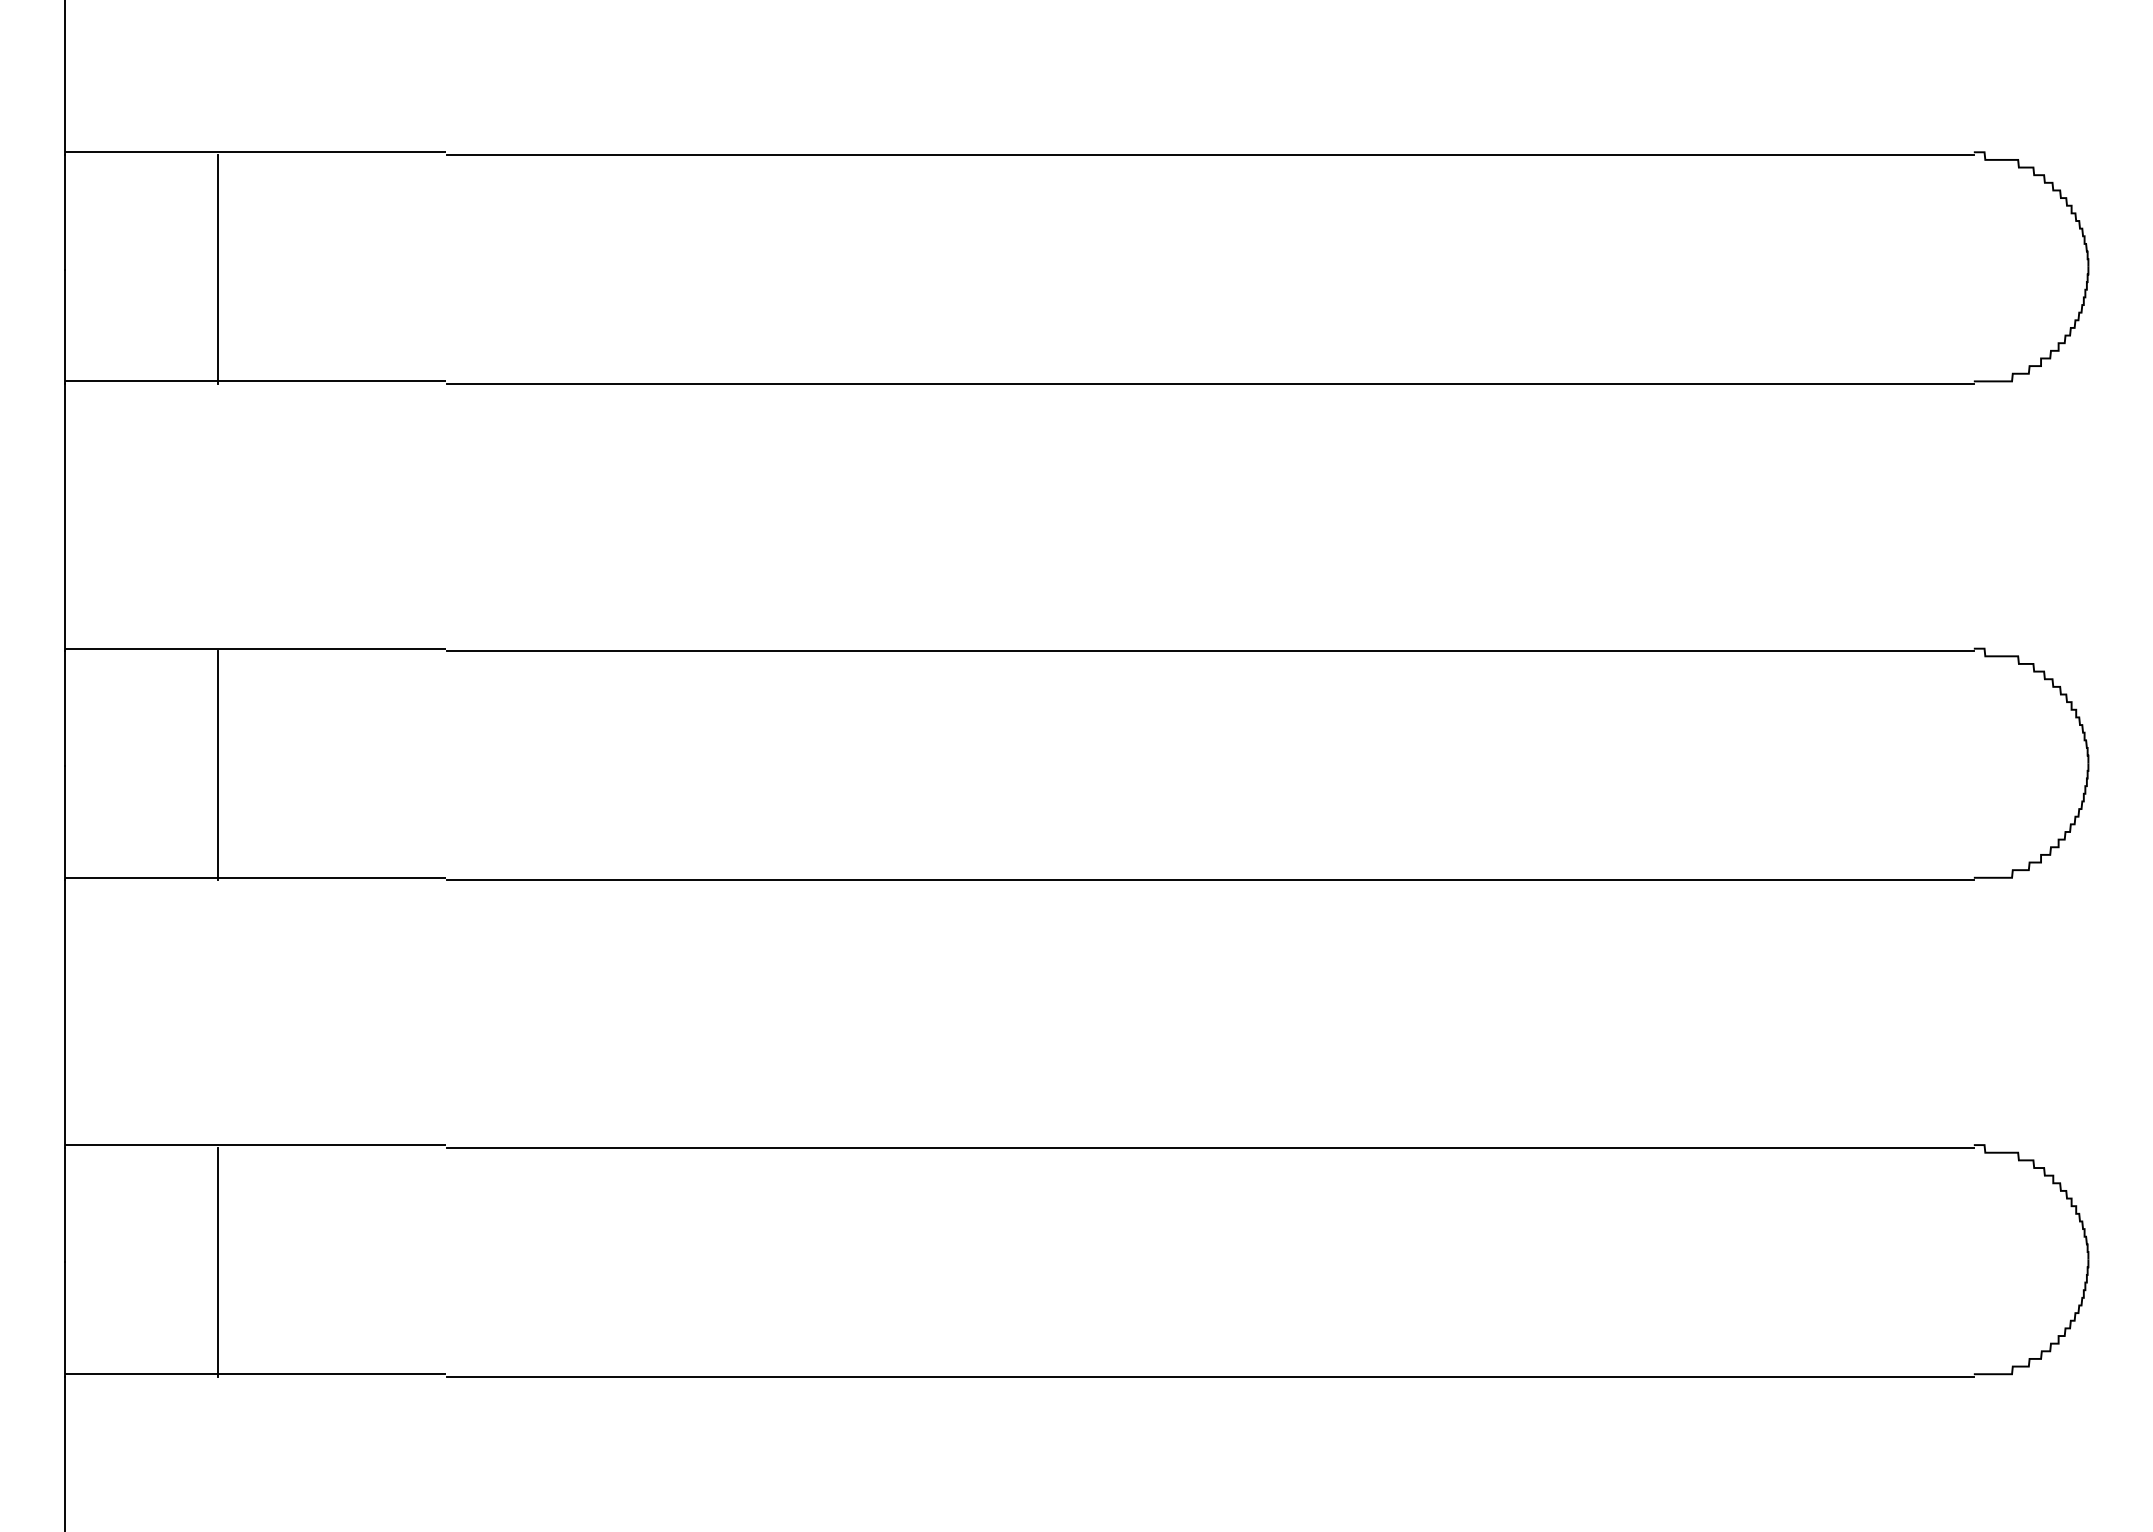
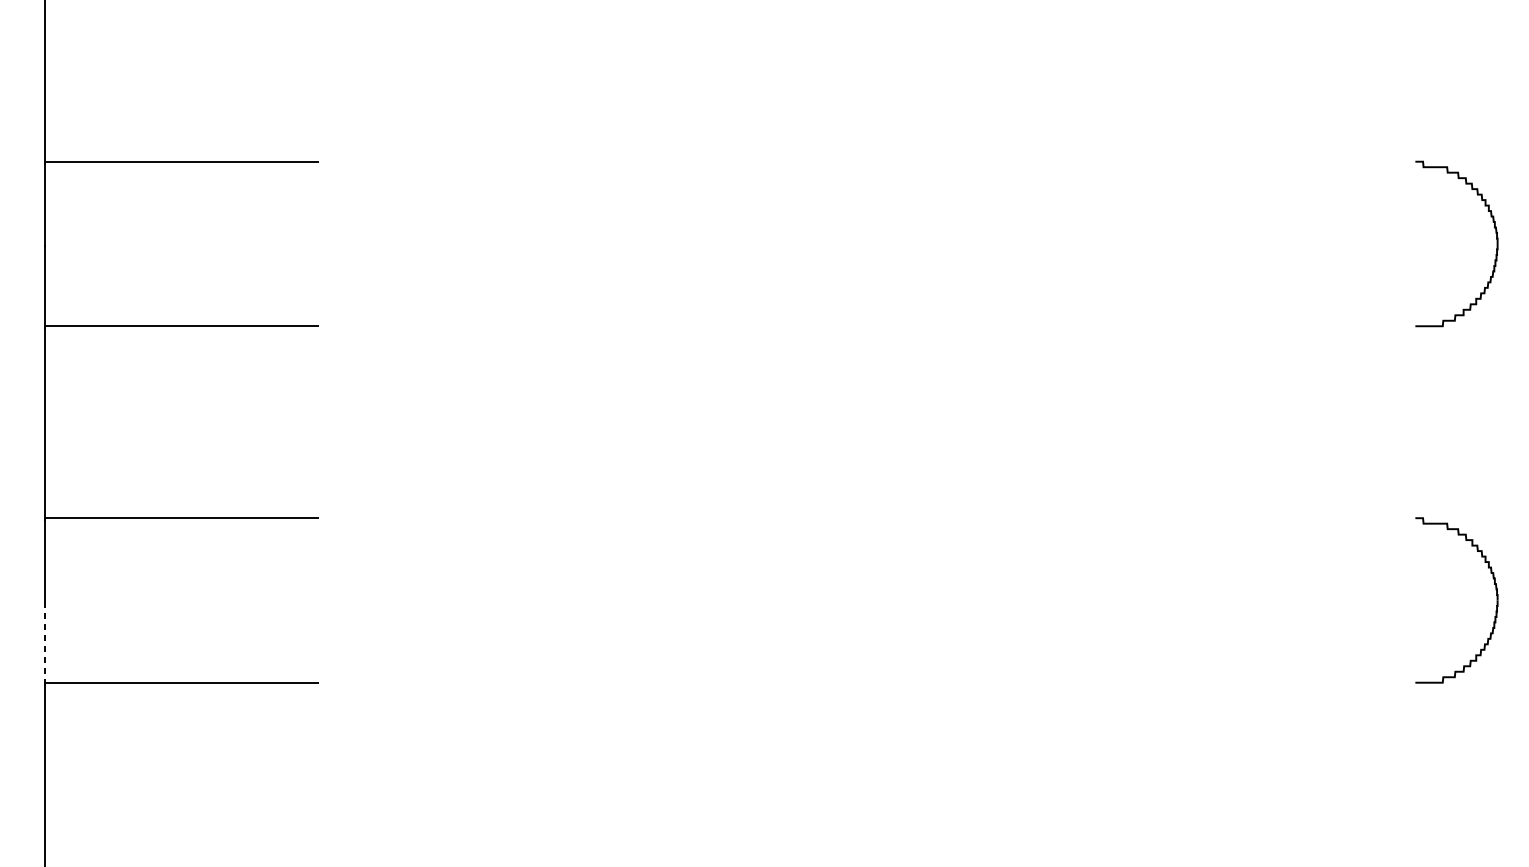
line: (1210, 651) -> (867, 163), removed
line: (217, 765) -> (154, 245), removed
line: (1210, 880) -> (867, 328), removed
line: (1210, 1147) -> (867, 519), removed
line: (217, 1261) -> (154, 601), removed
line: (64, 1319) -> (44, 643), solid -> dashed
line: (1210, 1376) -> (867, 684), removed

